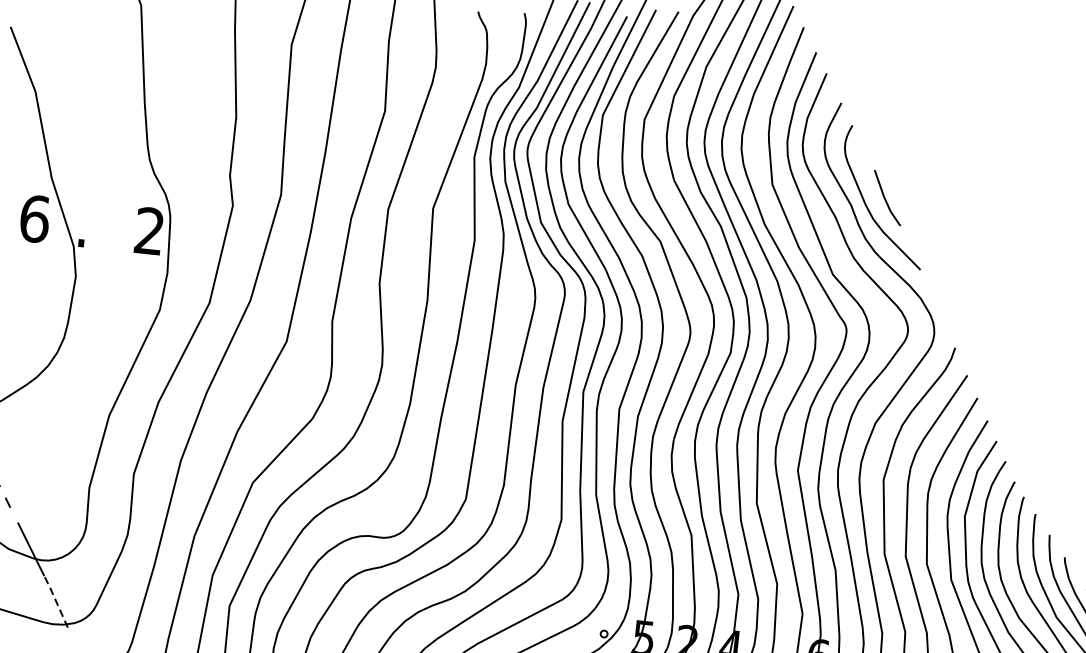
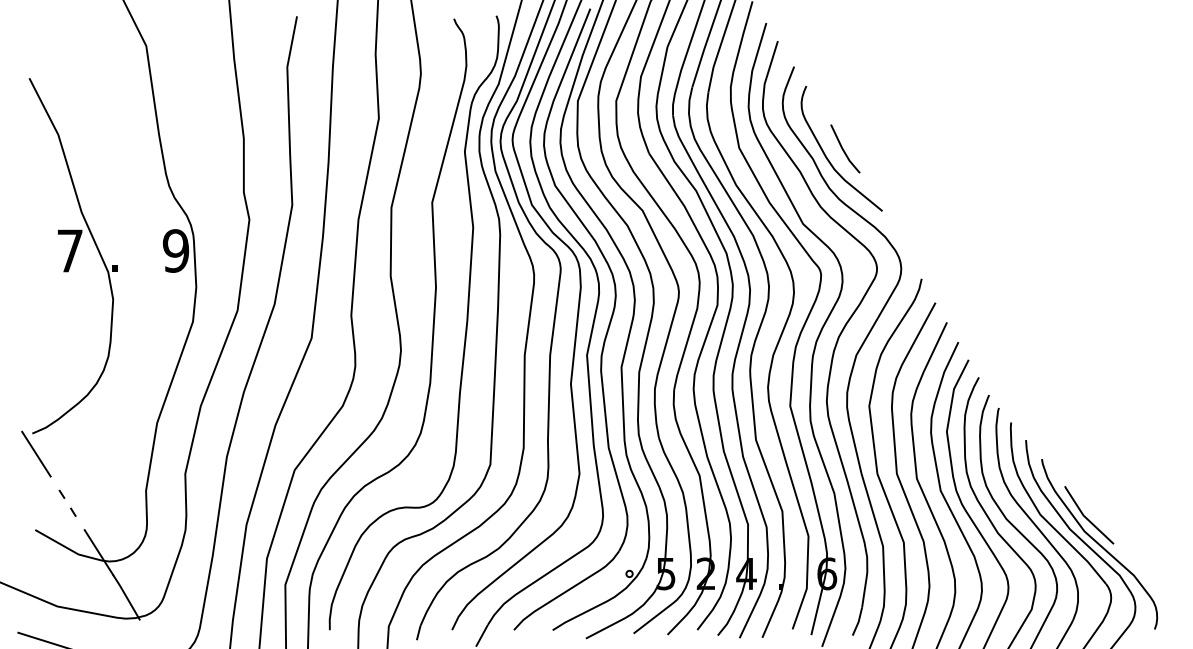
text: (35, 218) -> (70, 250), 6 -> 7
text: (149, 230) -> (175, 250), 2 -> 9
line: (55, 601) -> (126, 597), dashed -> solid

